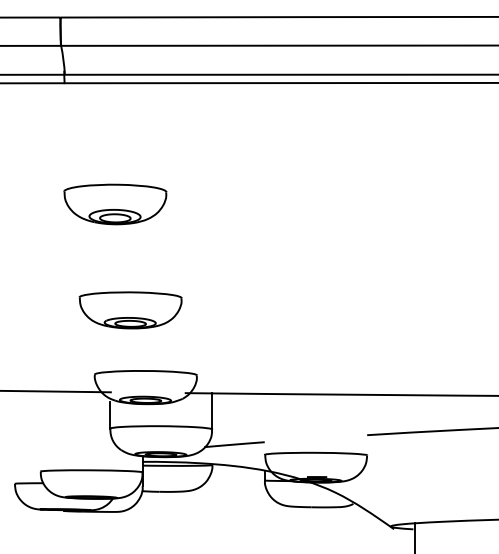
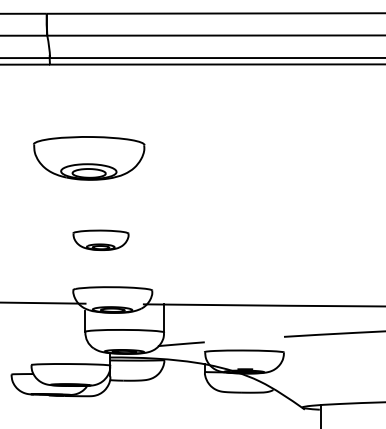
part: (115, 204) -> (89, 158), size x1.4
part: (130, 310) -> (100, 240), size x0.7

